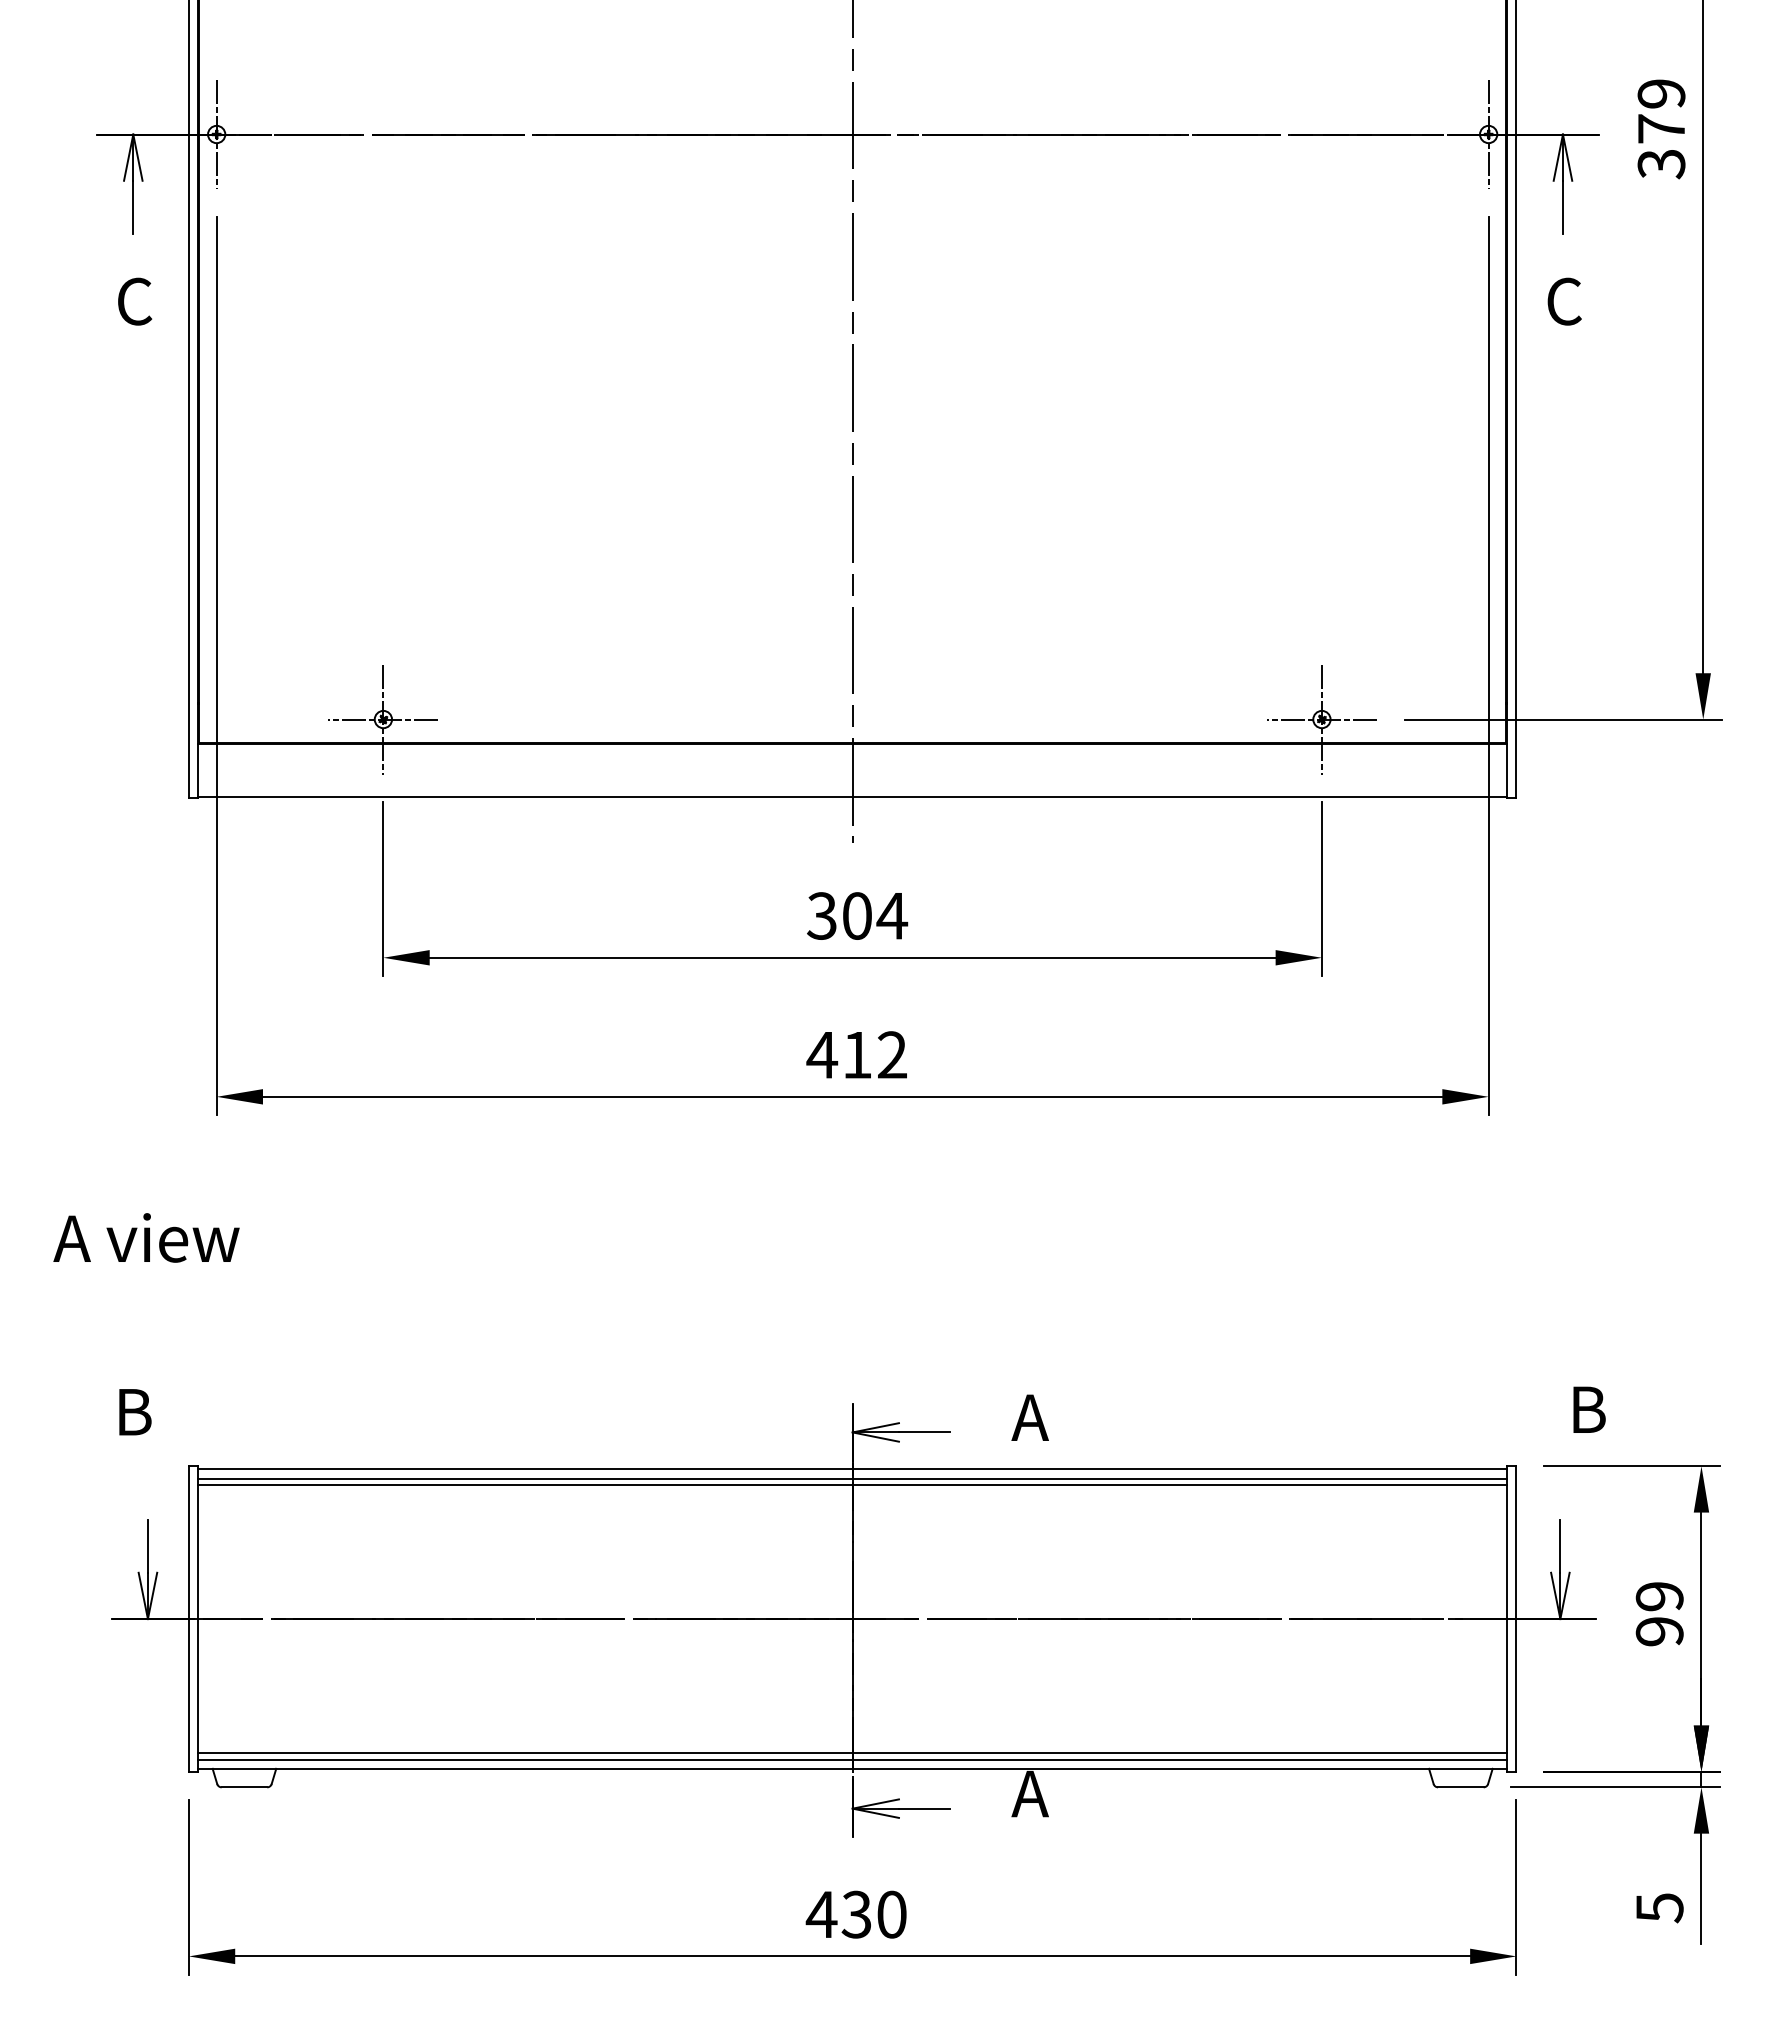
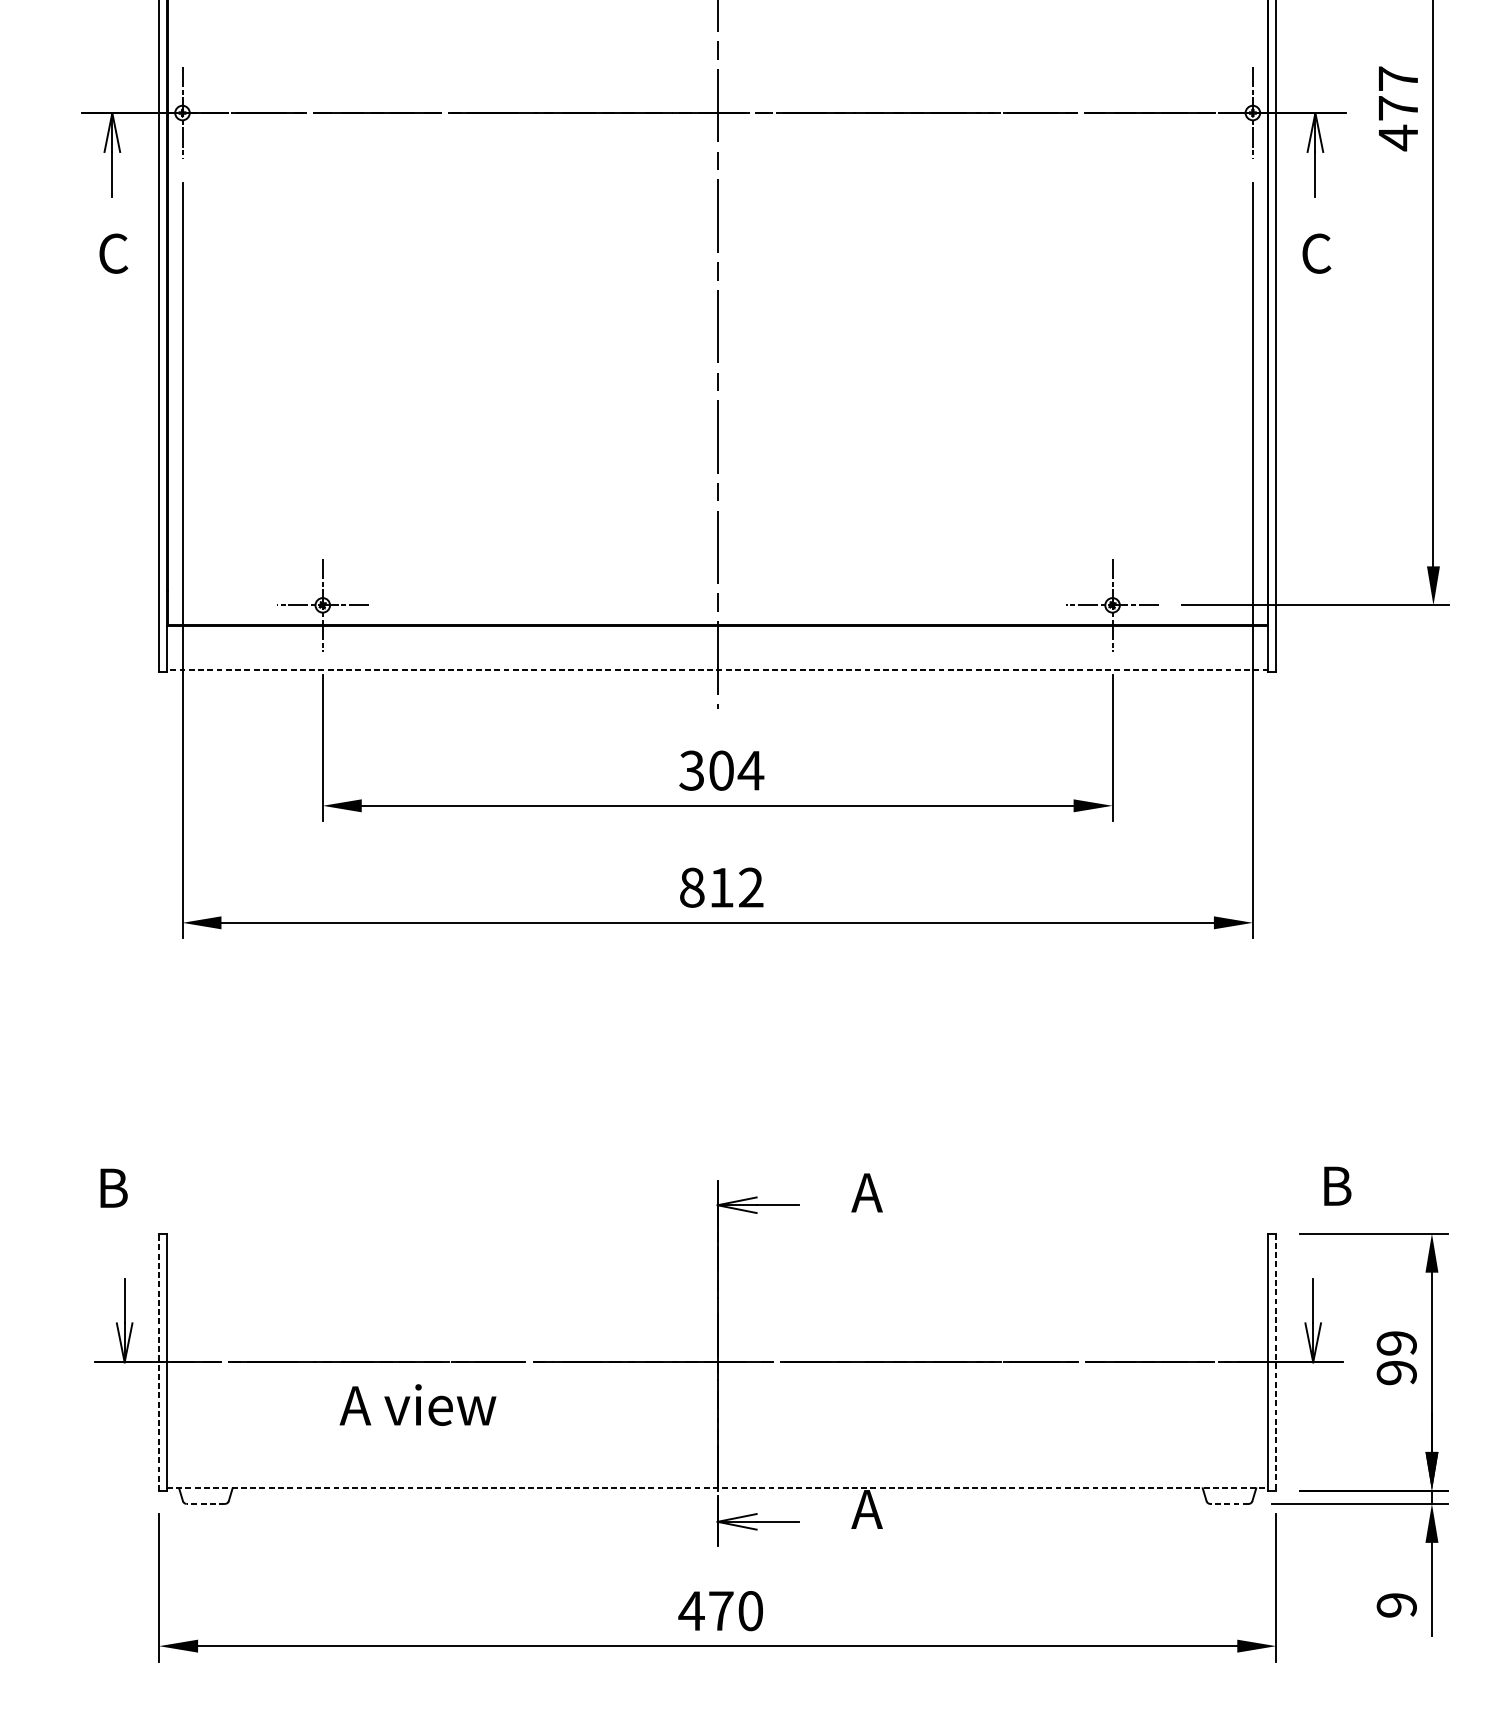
text: (1661, 129) -> (1398, 108), 379 -> 477
line: (852, 796) -> (717, 670), solid -> dashed
text: (822, 1055) -> (692, 888), 412 -> 812
text: (146, 1237) -> (417, 1404), moved
line: (852, 1469) -> (717, 1236), removed
line: (852, 1478) -> (717, 1244), removed
line: (852, 1484) -> (717, 1249), removed
line: (188, 1619) -> (158, 1362), solid -> dashed
line: (1516, 1619) -> (1276, 1362), solid -> dashed
line: (852, 1753) -> (717, 1475), removed
line: (852, 1759) -> (717, 1480), removed
line: (852, 1768) -> (717, 1488), solid -> dashed
line: (244, 1787) -> (205, 1504), solid -> dashed
line: (1460, 1787) -> (1229, 1504), solid -> dashed
text: (1659, 1908) -> (1396, 1605), 5 -> 9
text: (856, 1914) -> (720, 1610), 430 -> 470

